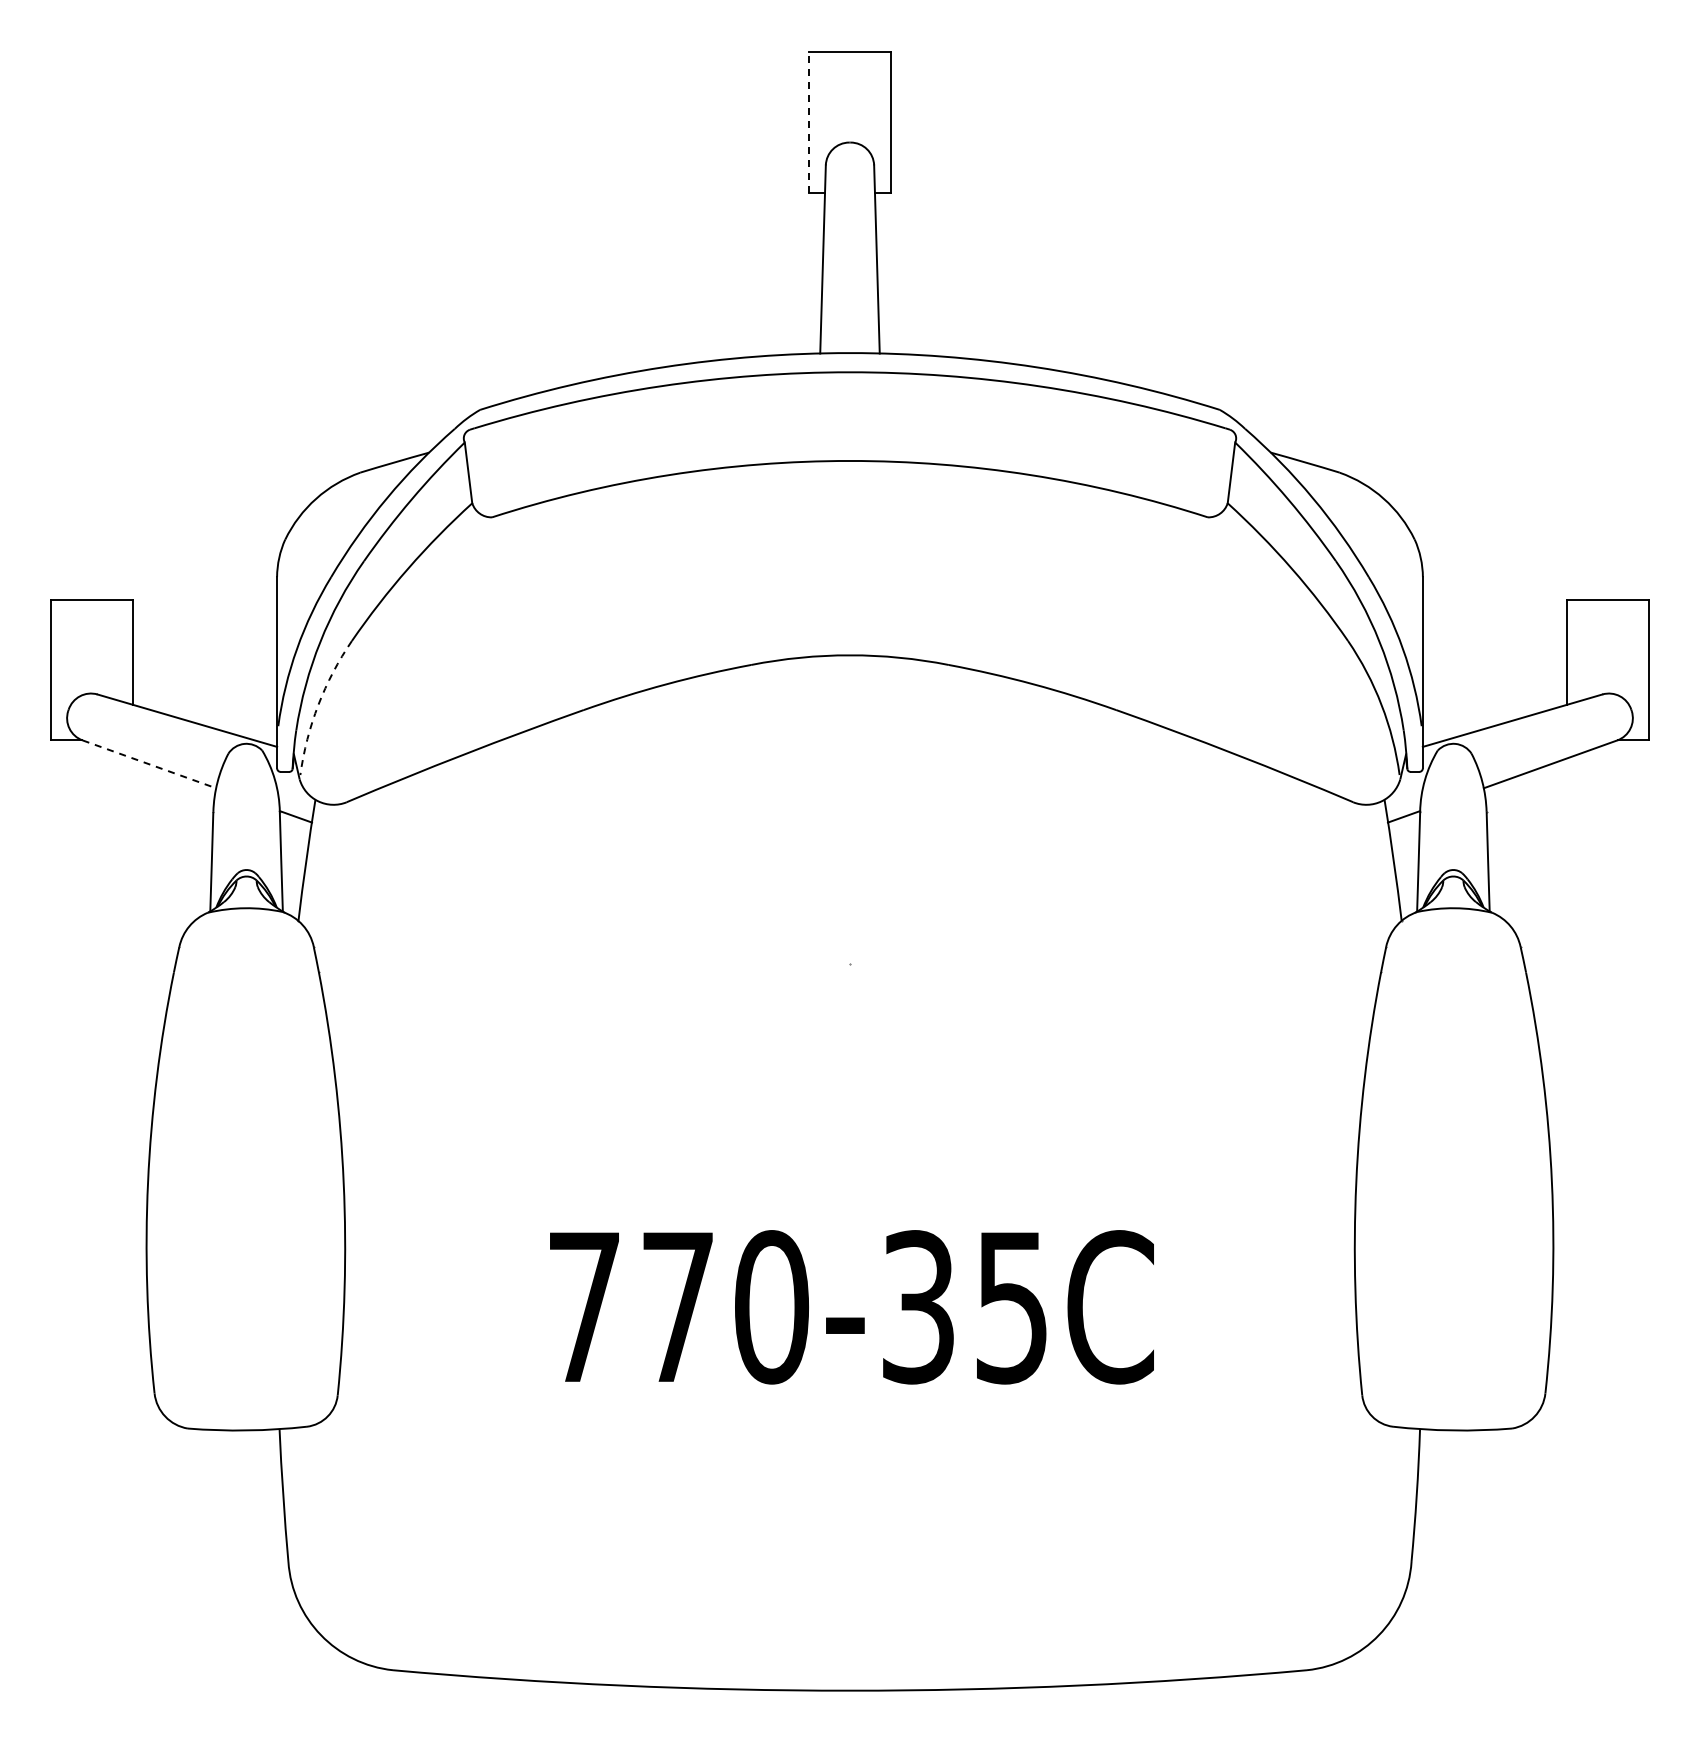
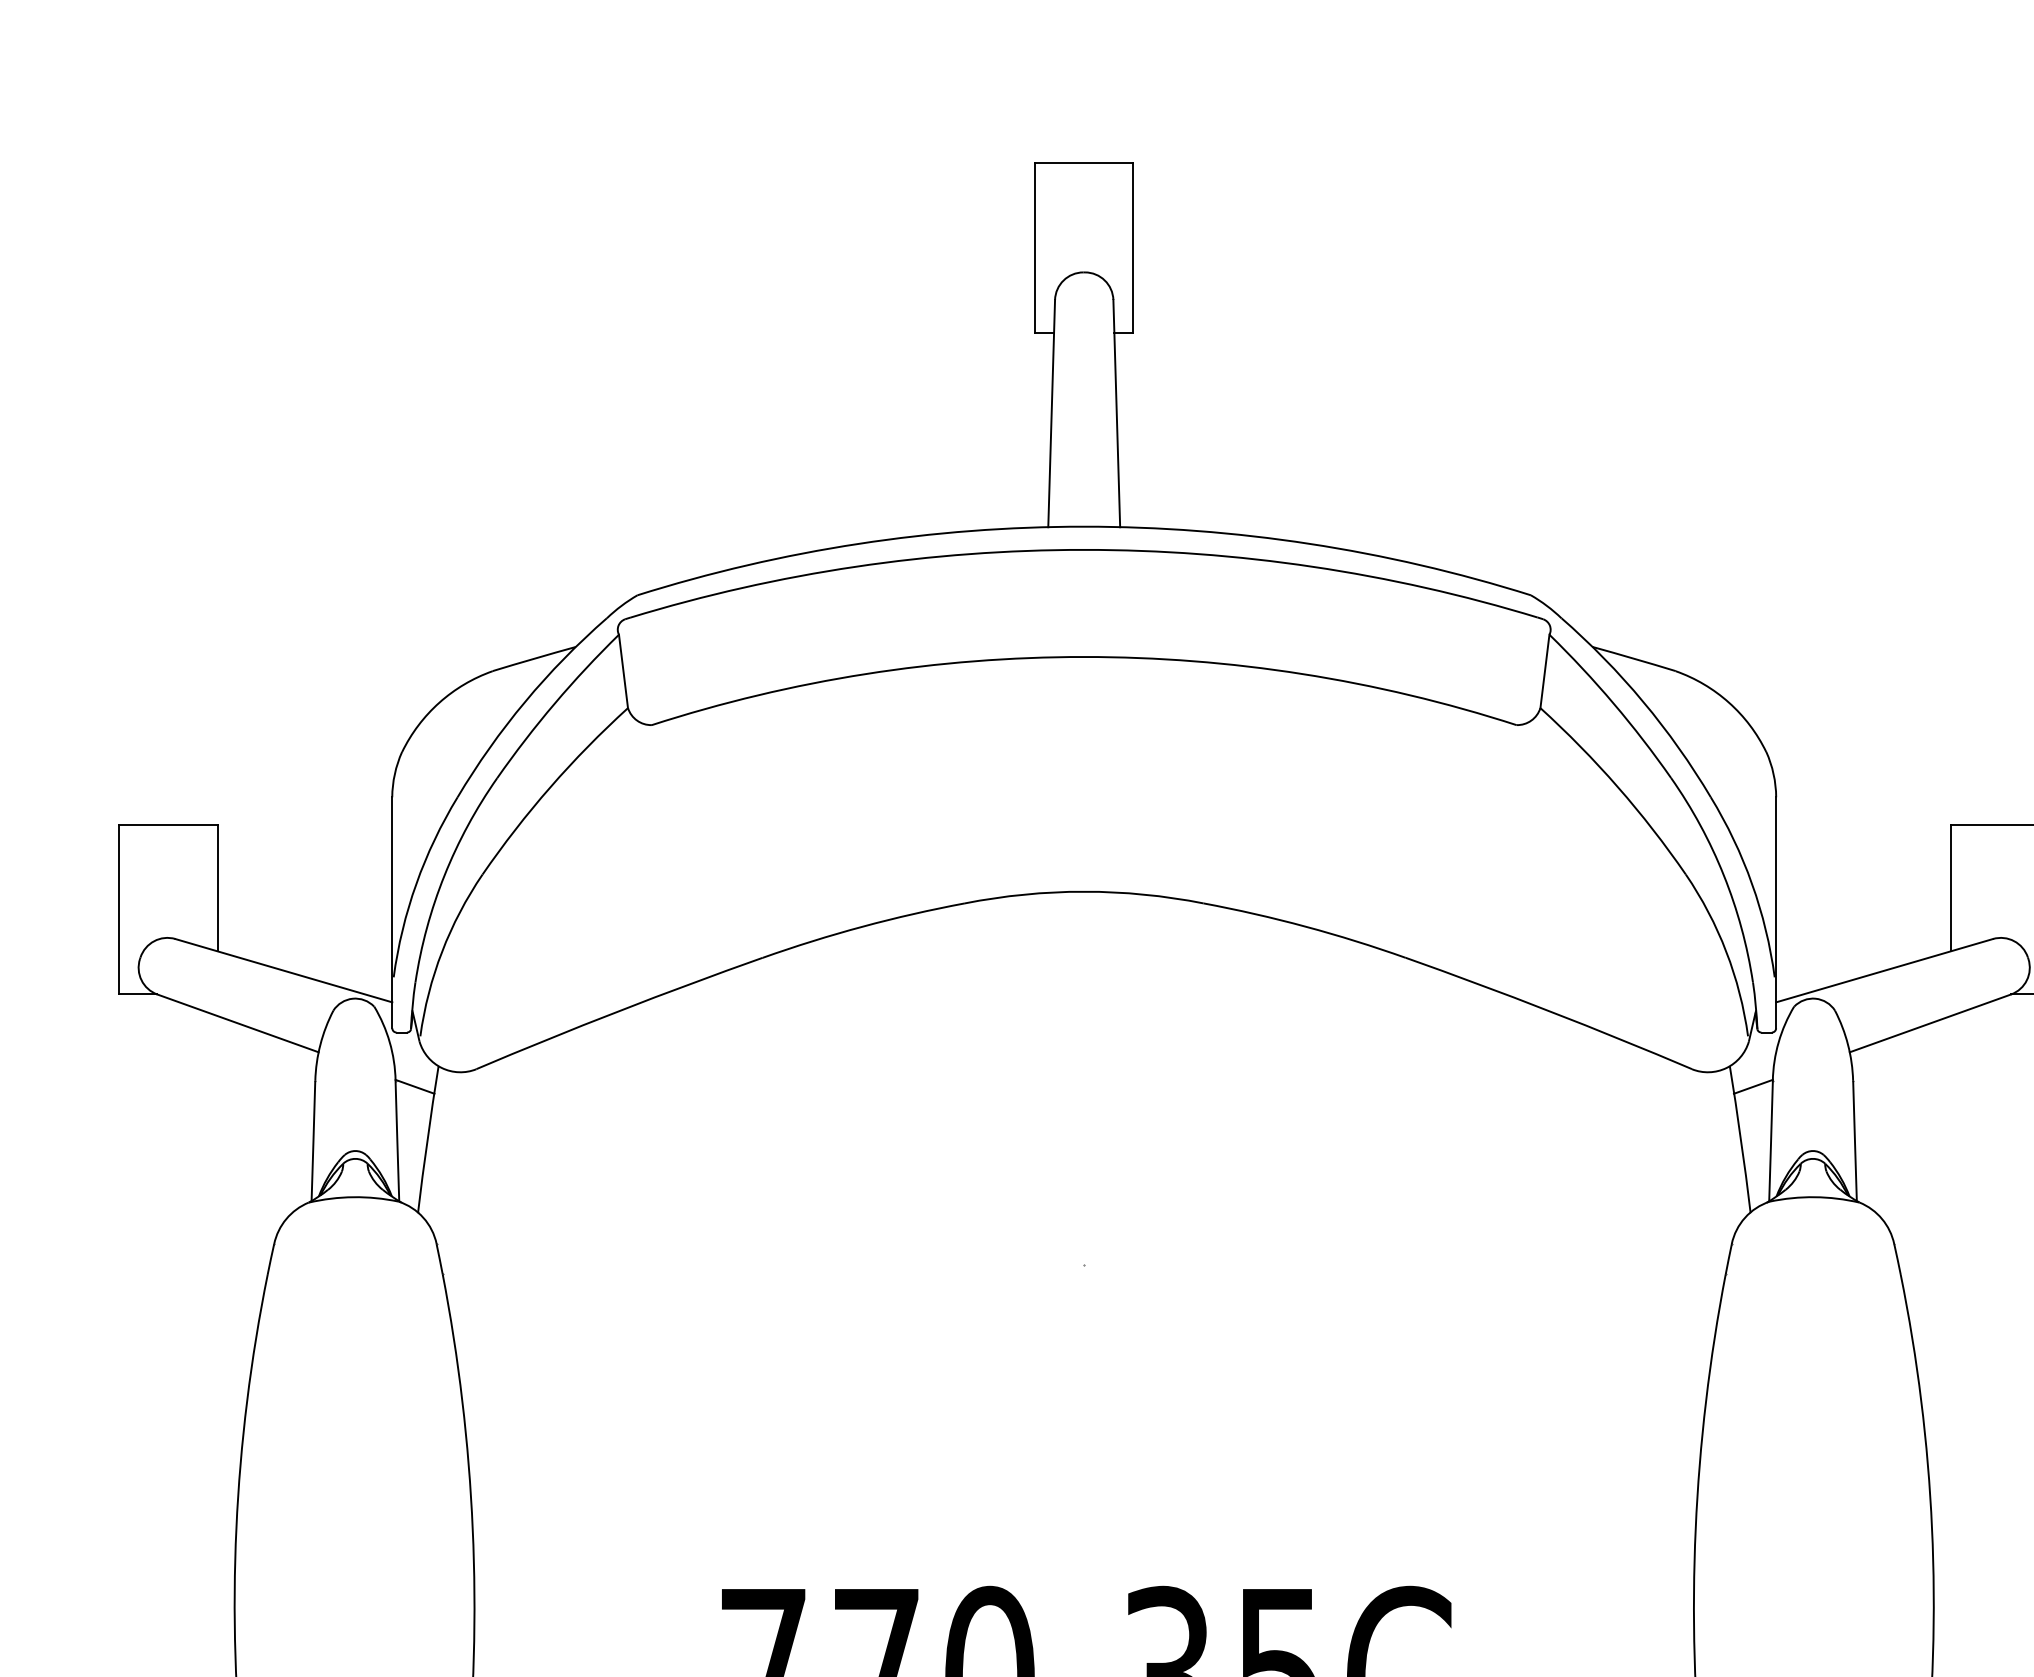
line: (809, 122) -> (1035, 248), dashed -> solid
arc: (318, 705) -> (442, 952), dashed -> solid
line: (149, 764) -> (238, 1023), dashed -> solid

